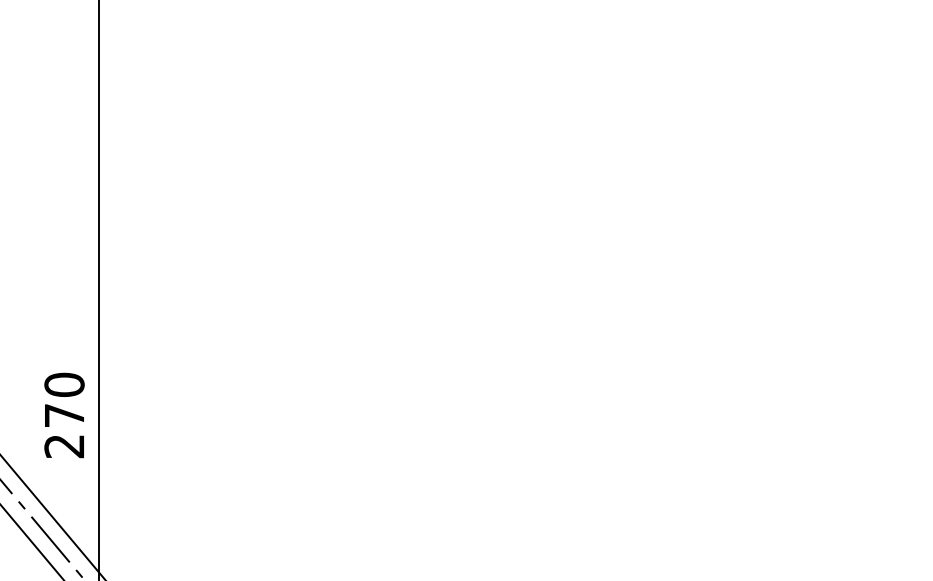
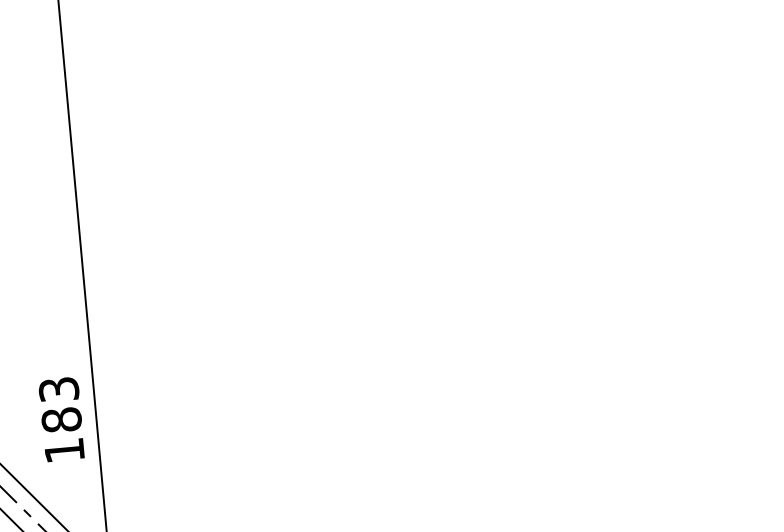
text: (64, 415) -> (61, 420), 270 -> 183

